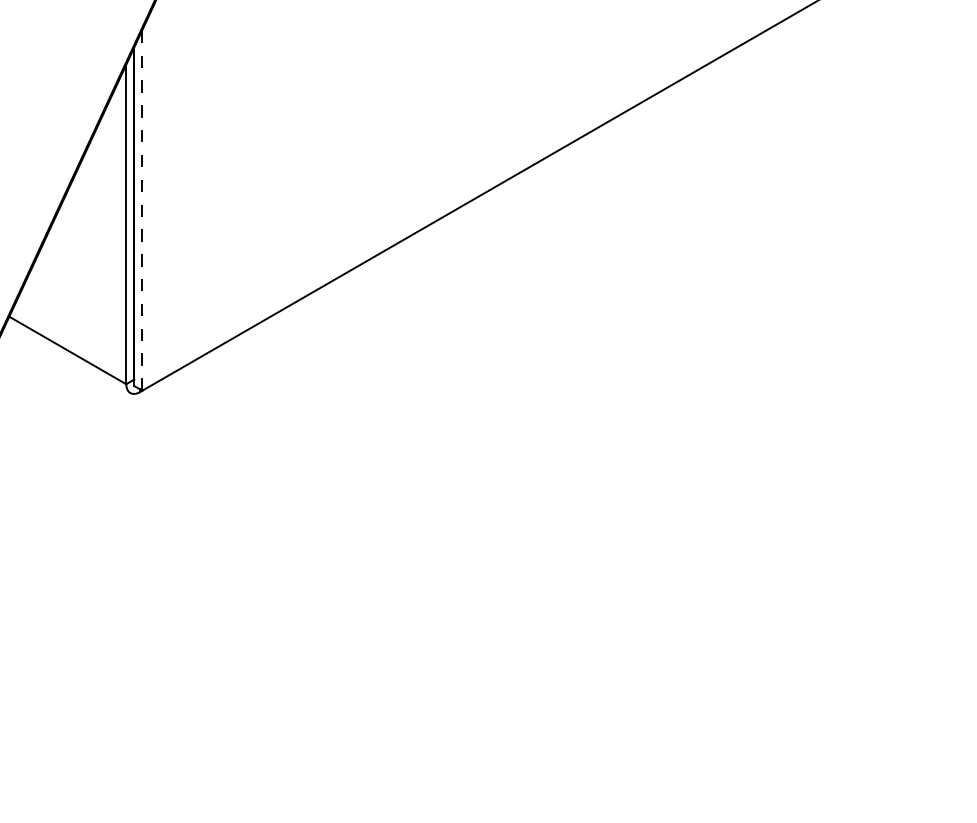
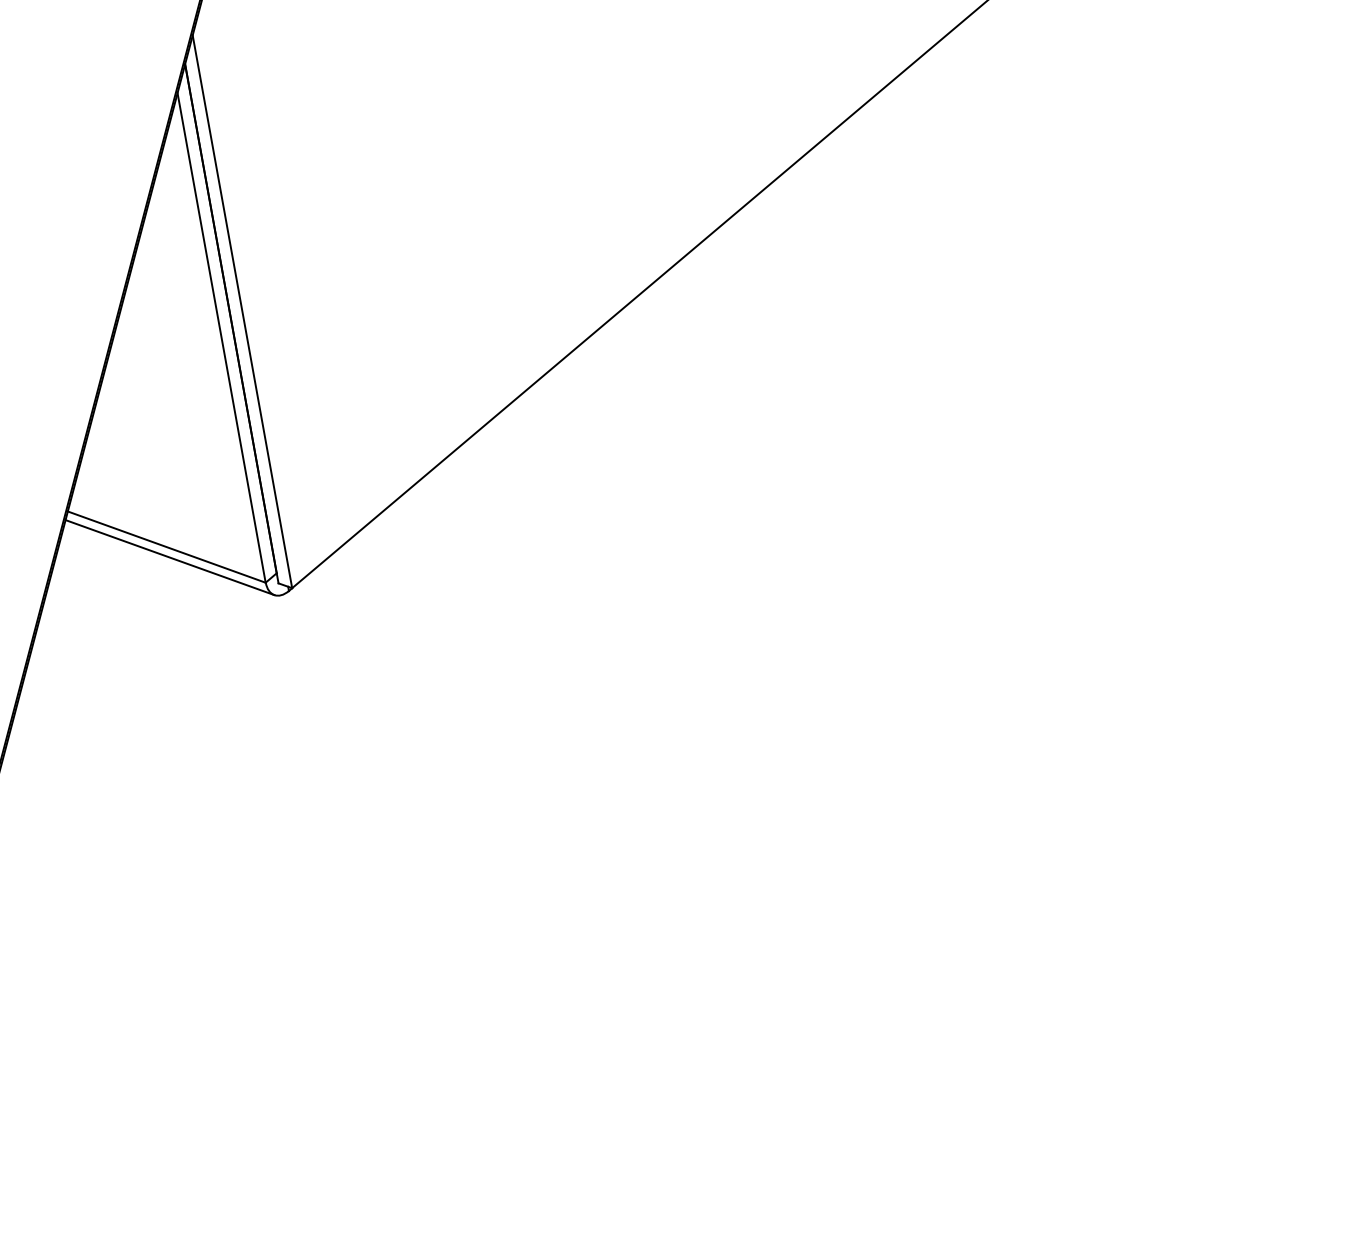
line: (142, 209) -> (242, 310), dashed -> solid
line: (68, 357) -> (169, 557), added

